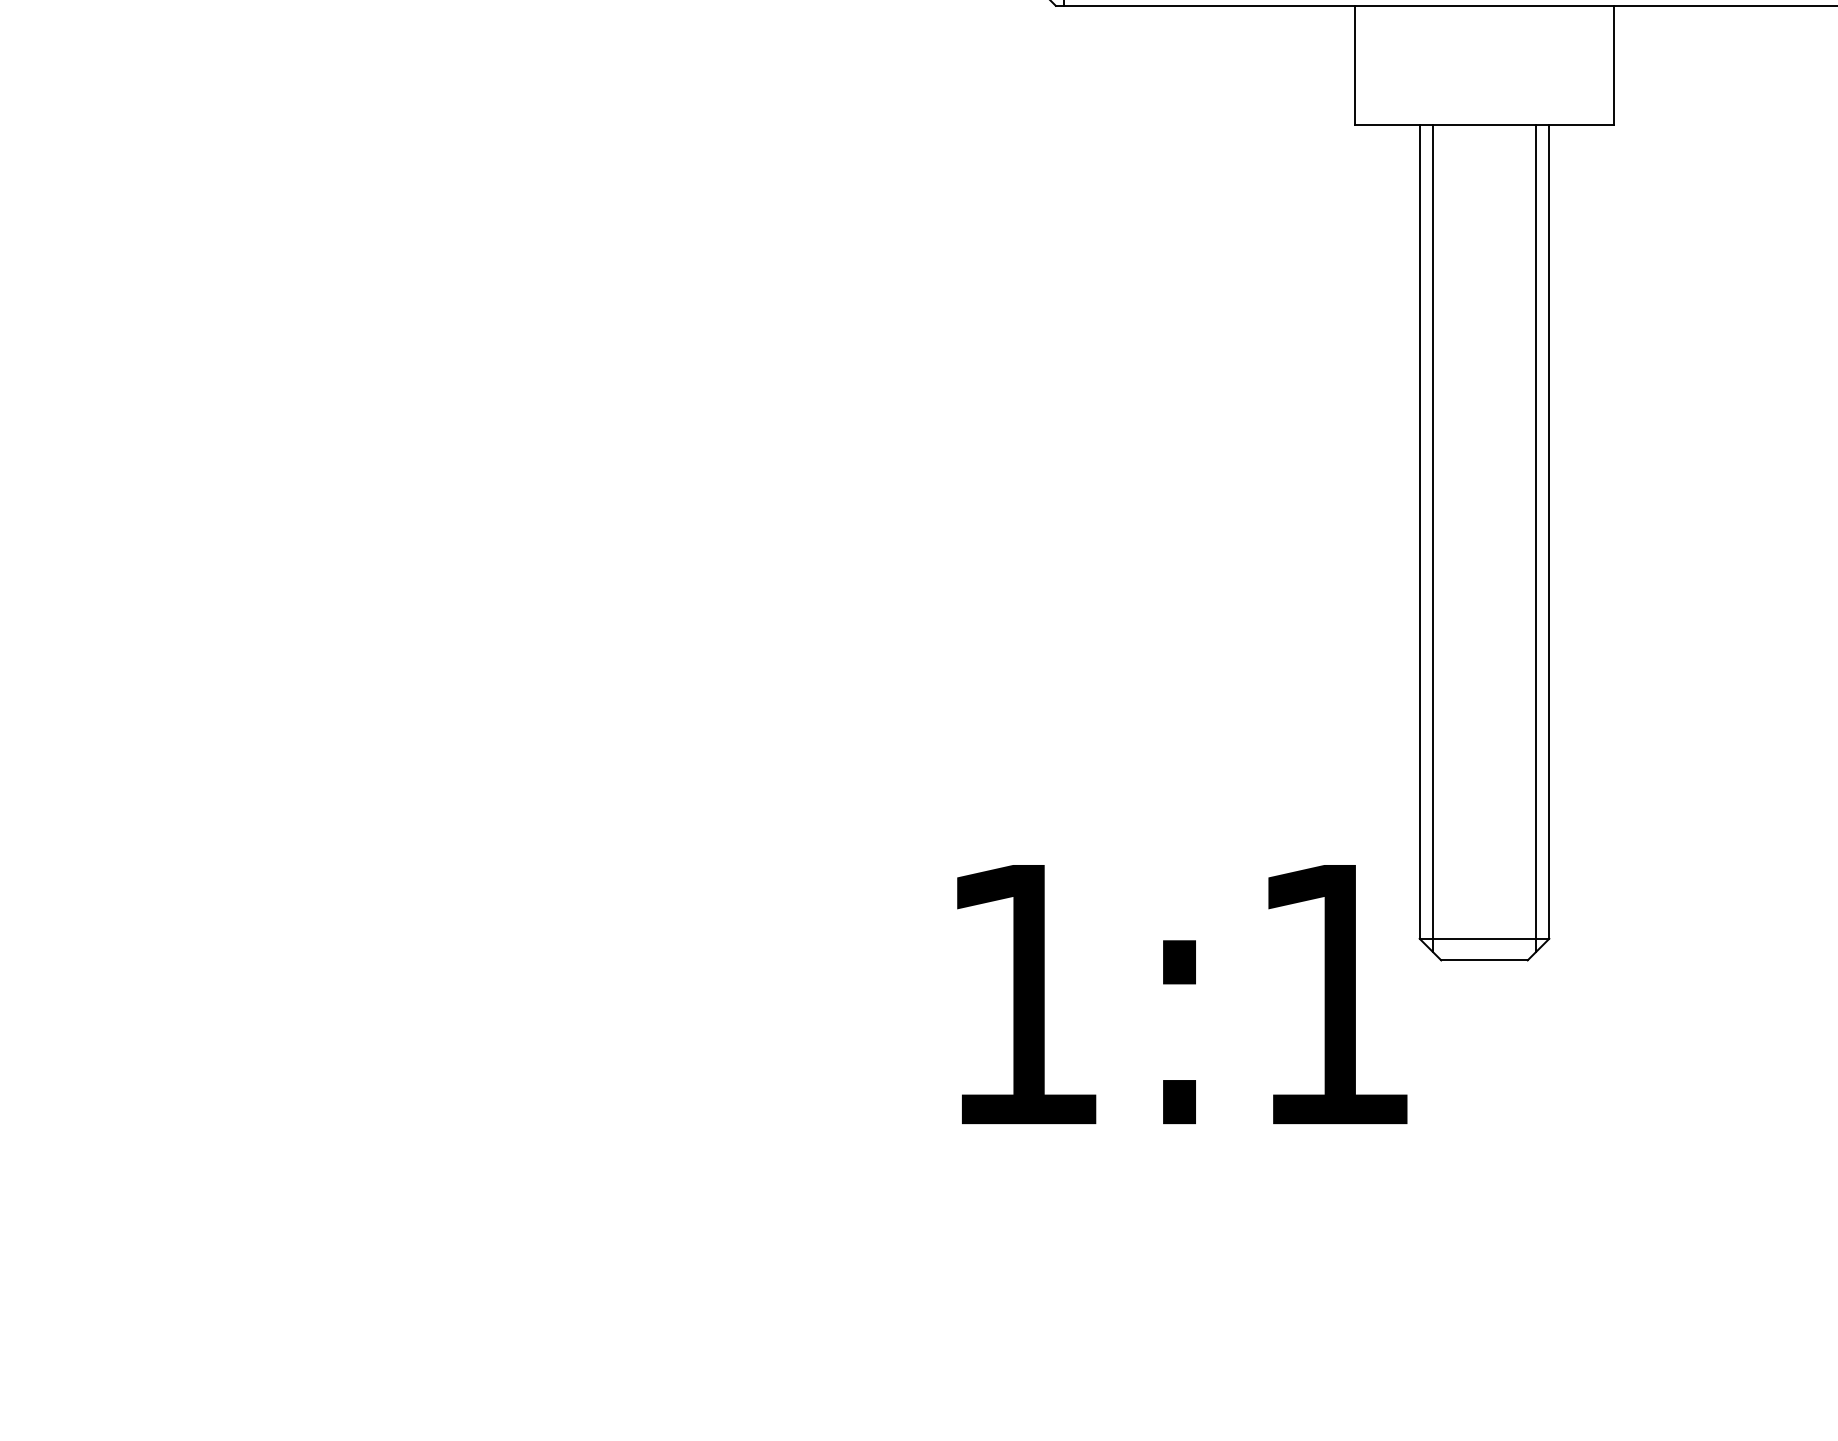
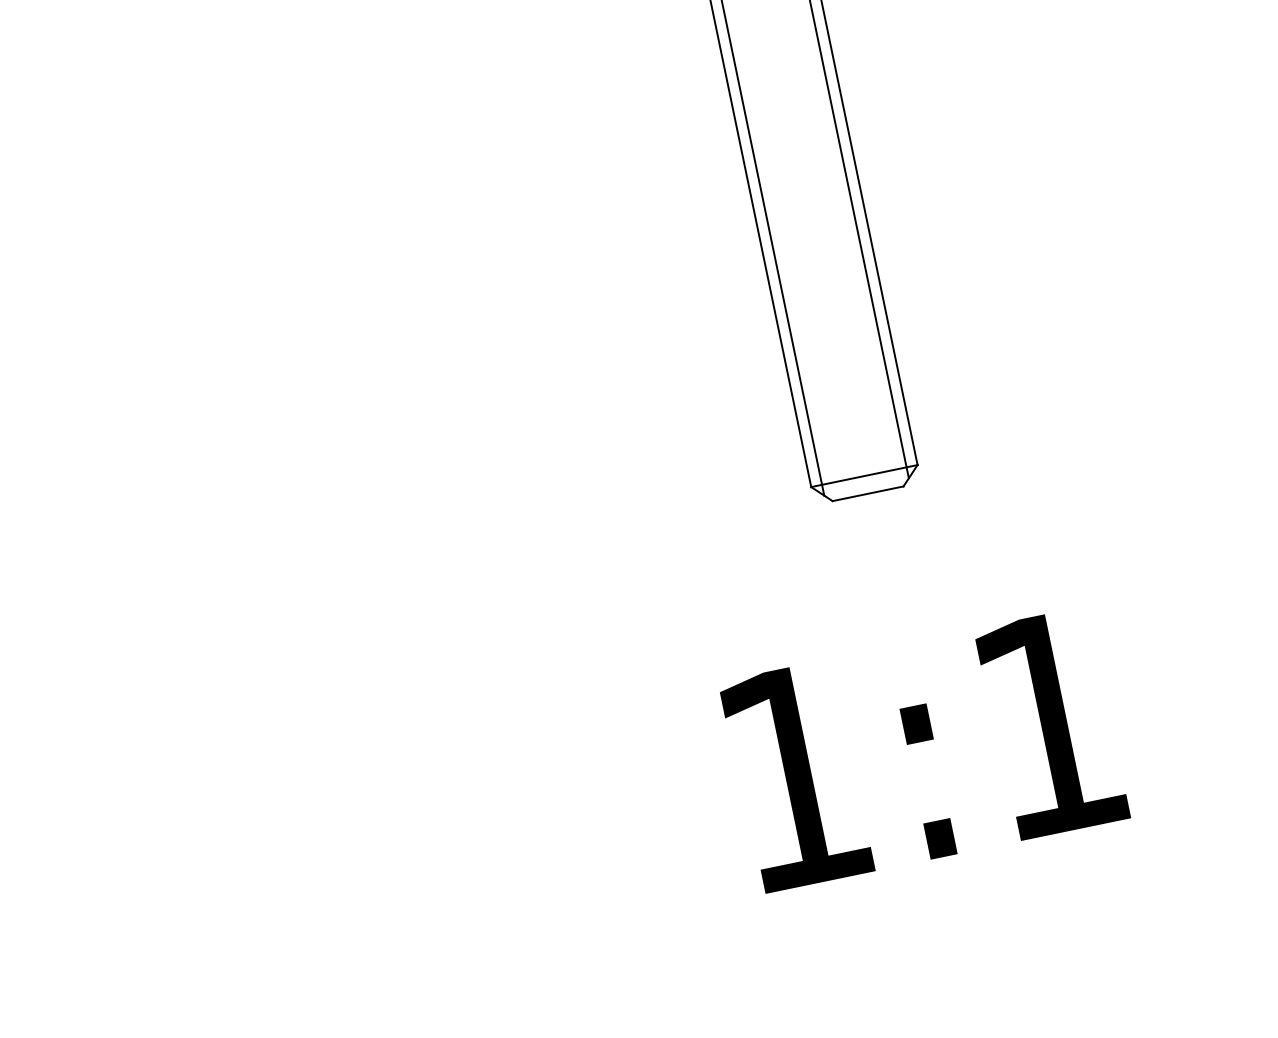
text: (1182, 994) -> (924, 750), moved

